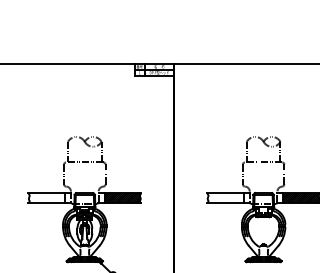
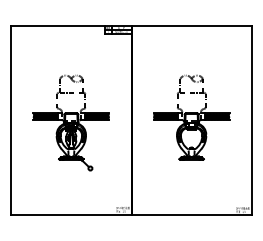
hatch: (46, 197) -> (45, 116), added
hatch: (224, 197) -> (165, 116), added

